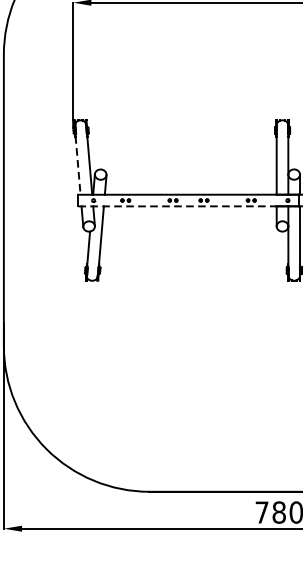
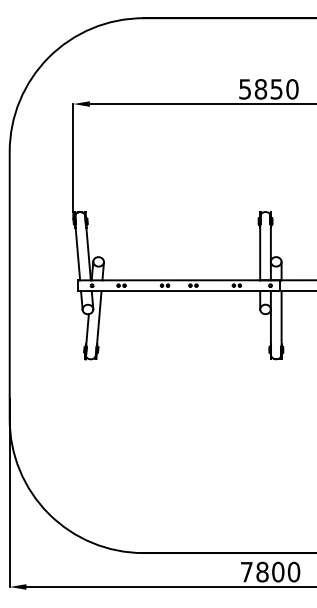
line: (77, 165) -> (77, 253), dashed -> solid
line: (176, 206) -> (168, 291), dashed -> solid

